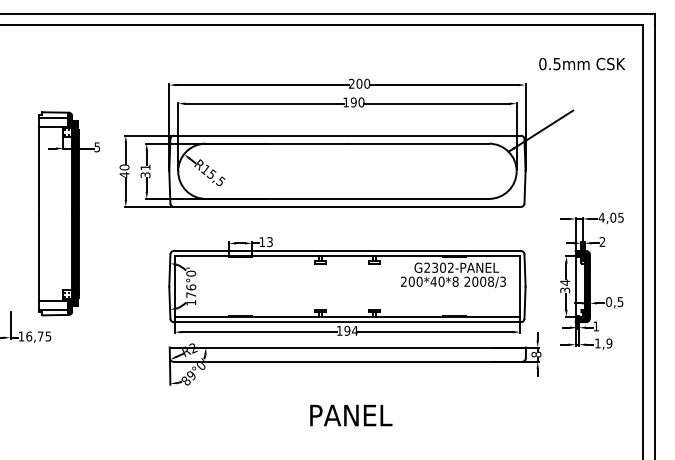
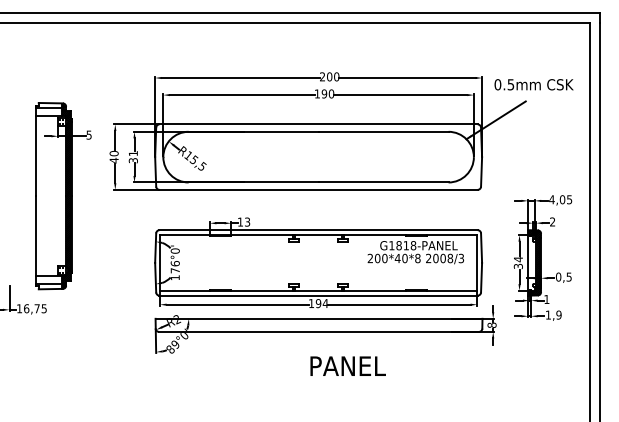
text: (581, 63) -> (533, 84), moved
text: (438, 267) -> (402, 245), G2302-PANEL -> G1818-PANEL
text: (350, 414) -> (347, 365), moved

